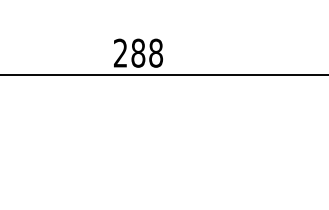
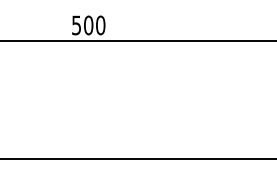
text: (138, 53) -> (88, 25), 288 -> 500

